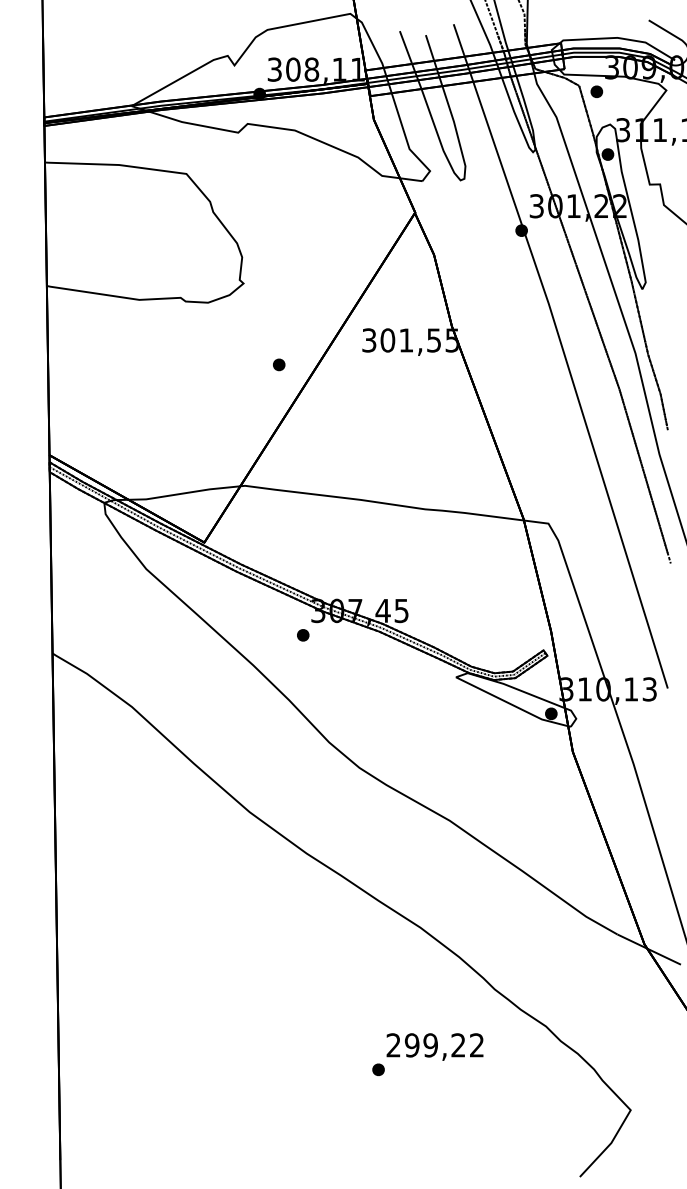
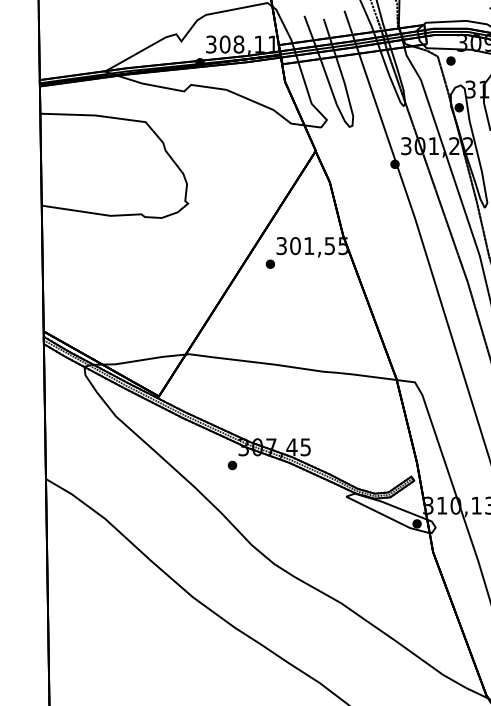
part: (279, 364) -> (270, 263), moved

